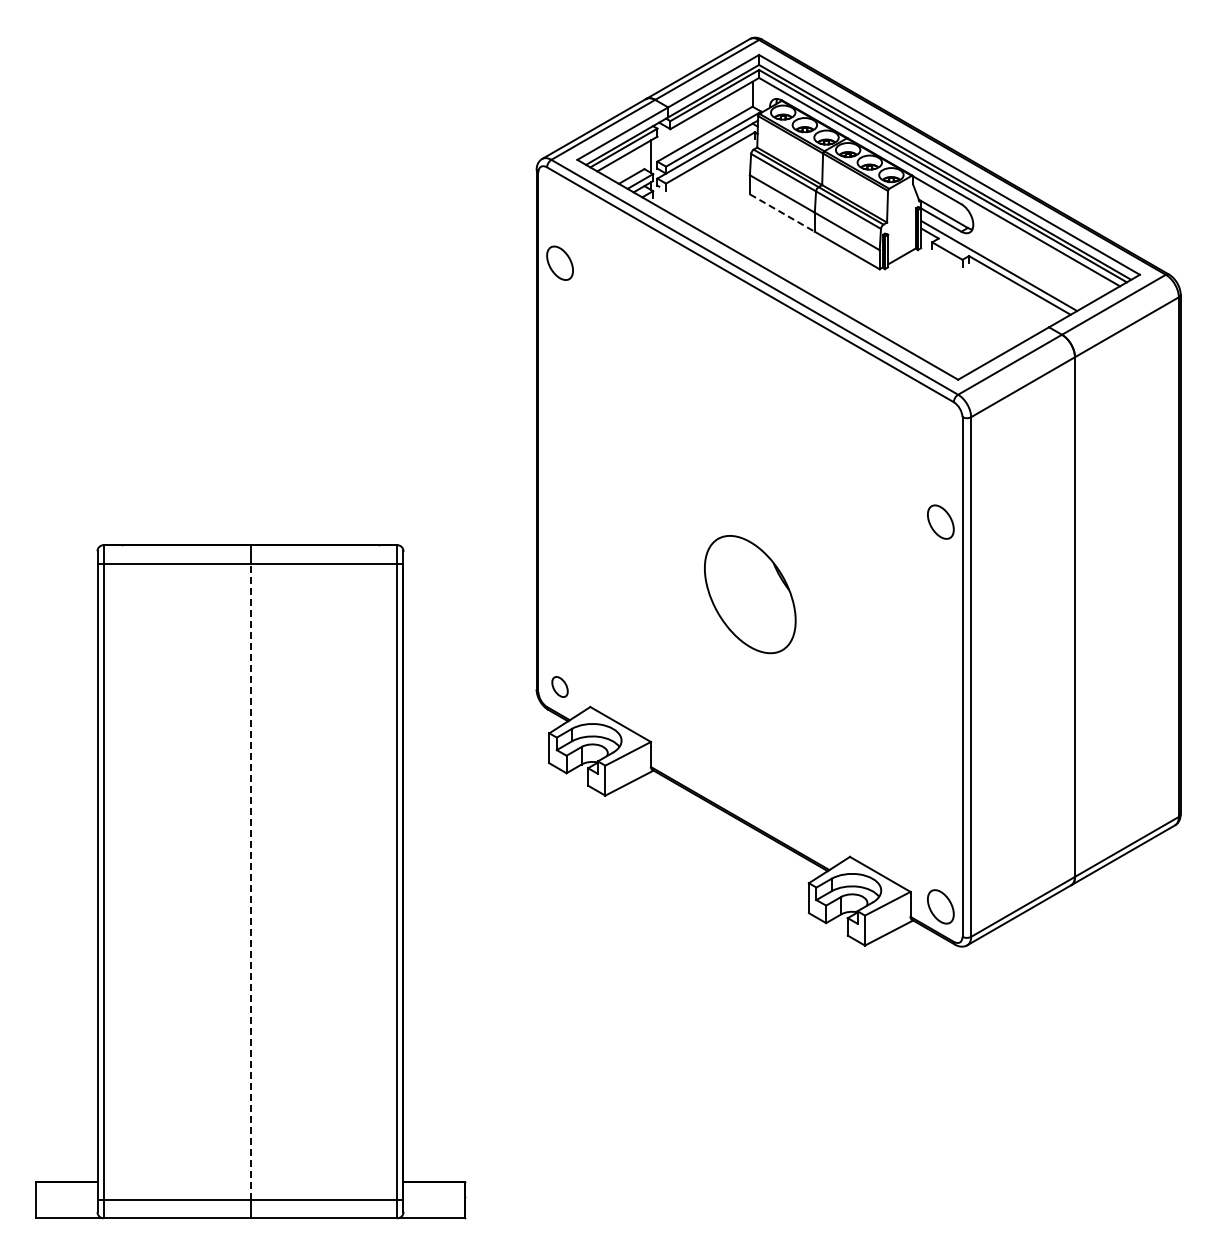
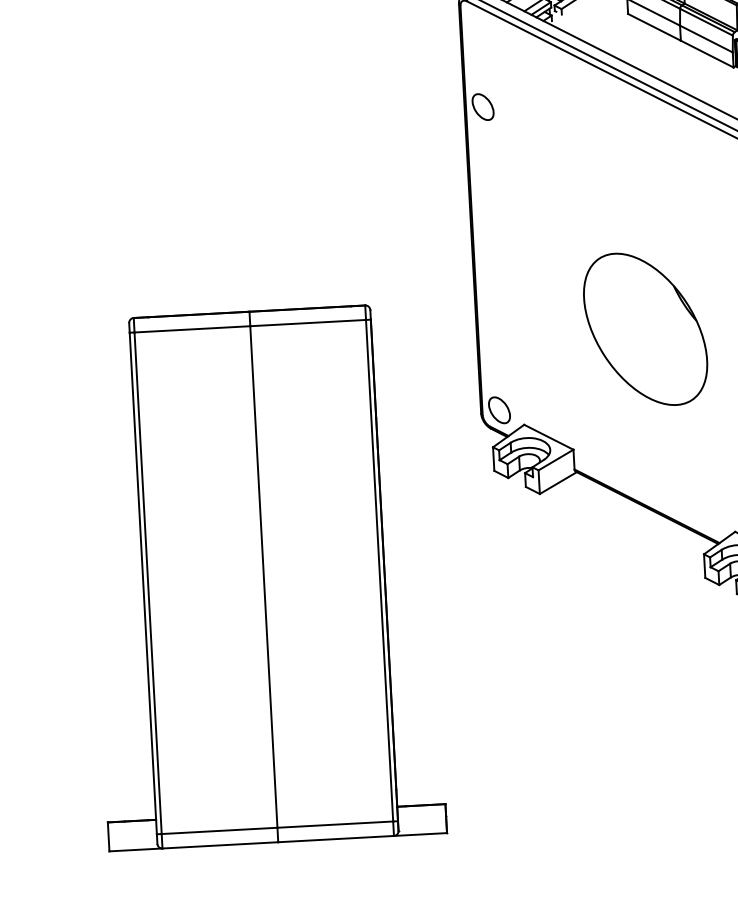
line: (782, 213) -> (654, 27), dashed -> solid
part: (559, 262) -> (482, 106), moved
part: (749, 594) -> (644, 329), size x1.67
part: (559, 686) -> (499, 409), size x1.67
line: (250, 881) -> (263, 576), dashed -> solid

